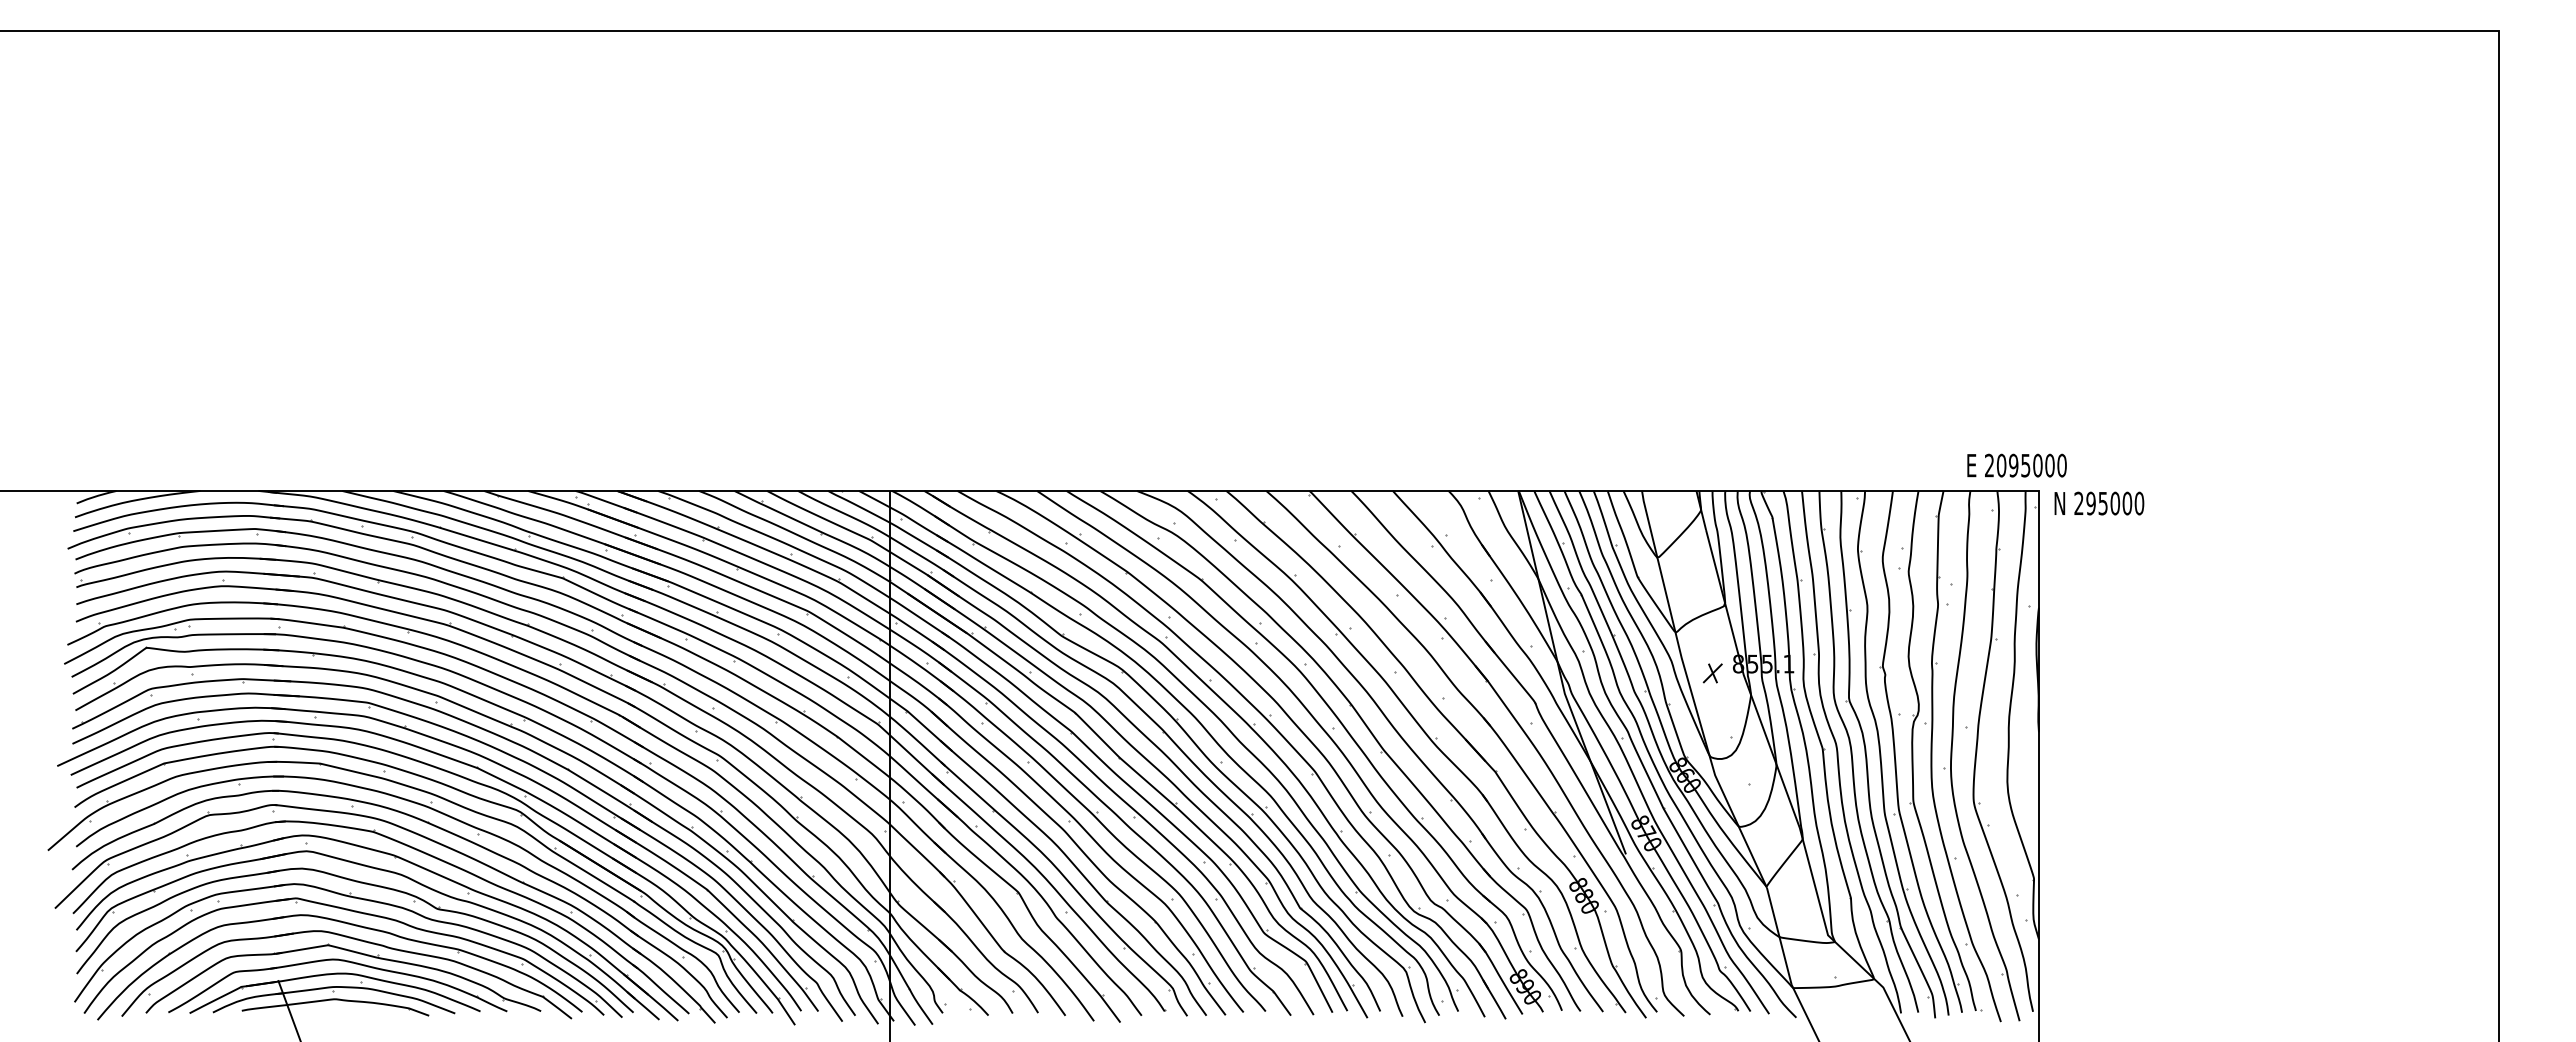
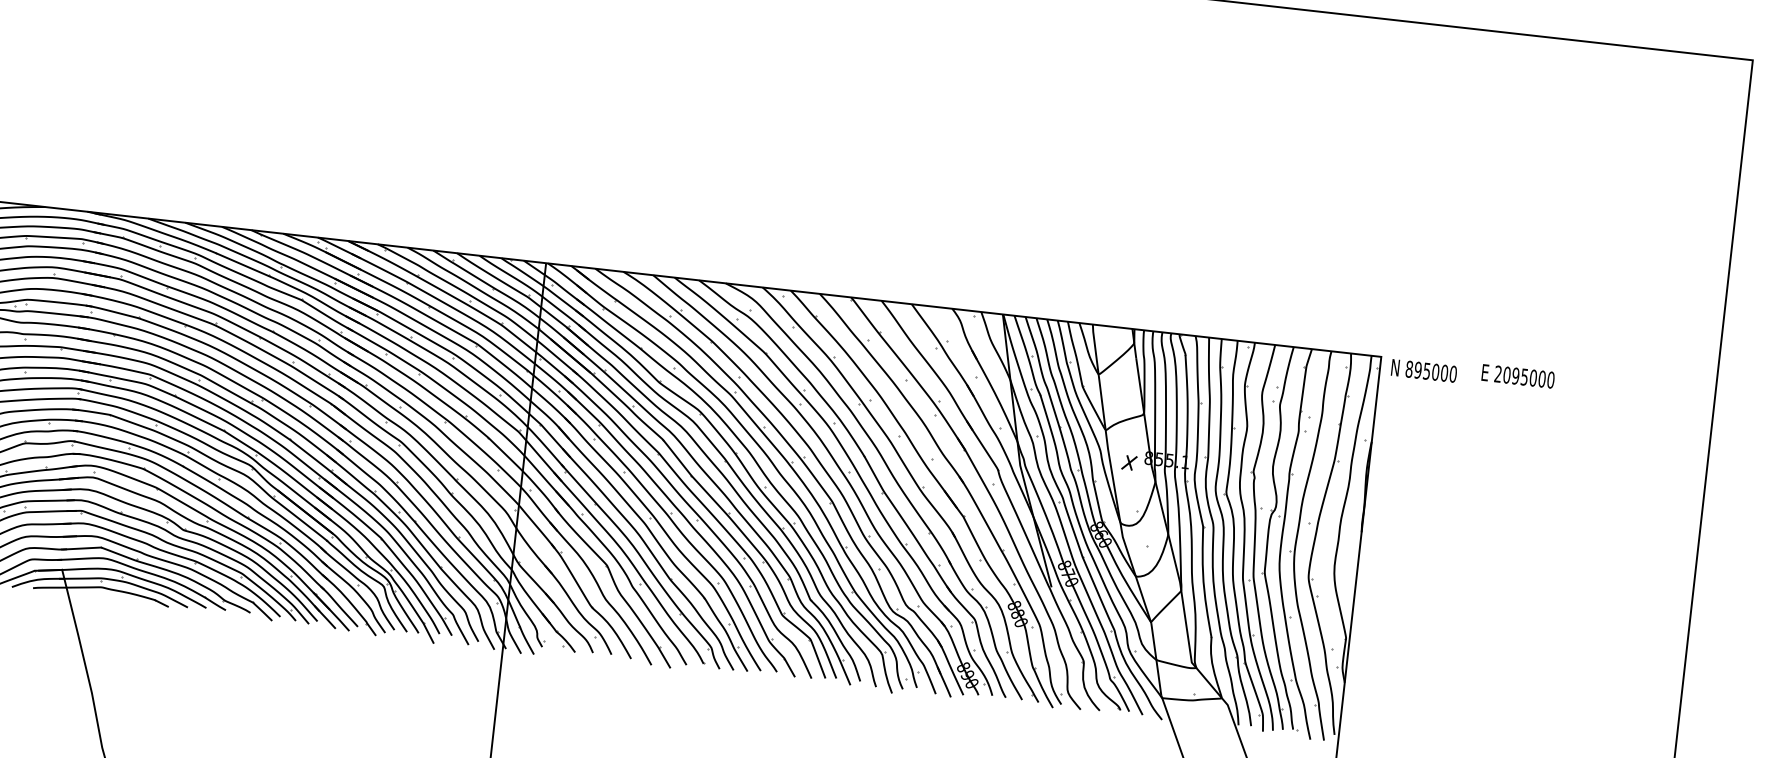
text: (2016, 465) -> (1517, 376), moved
text: (2078, 503) -> (1409, 369), 295000 -> 895000

